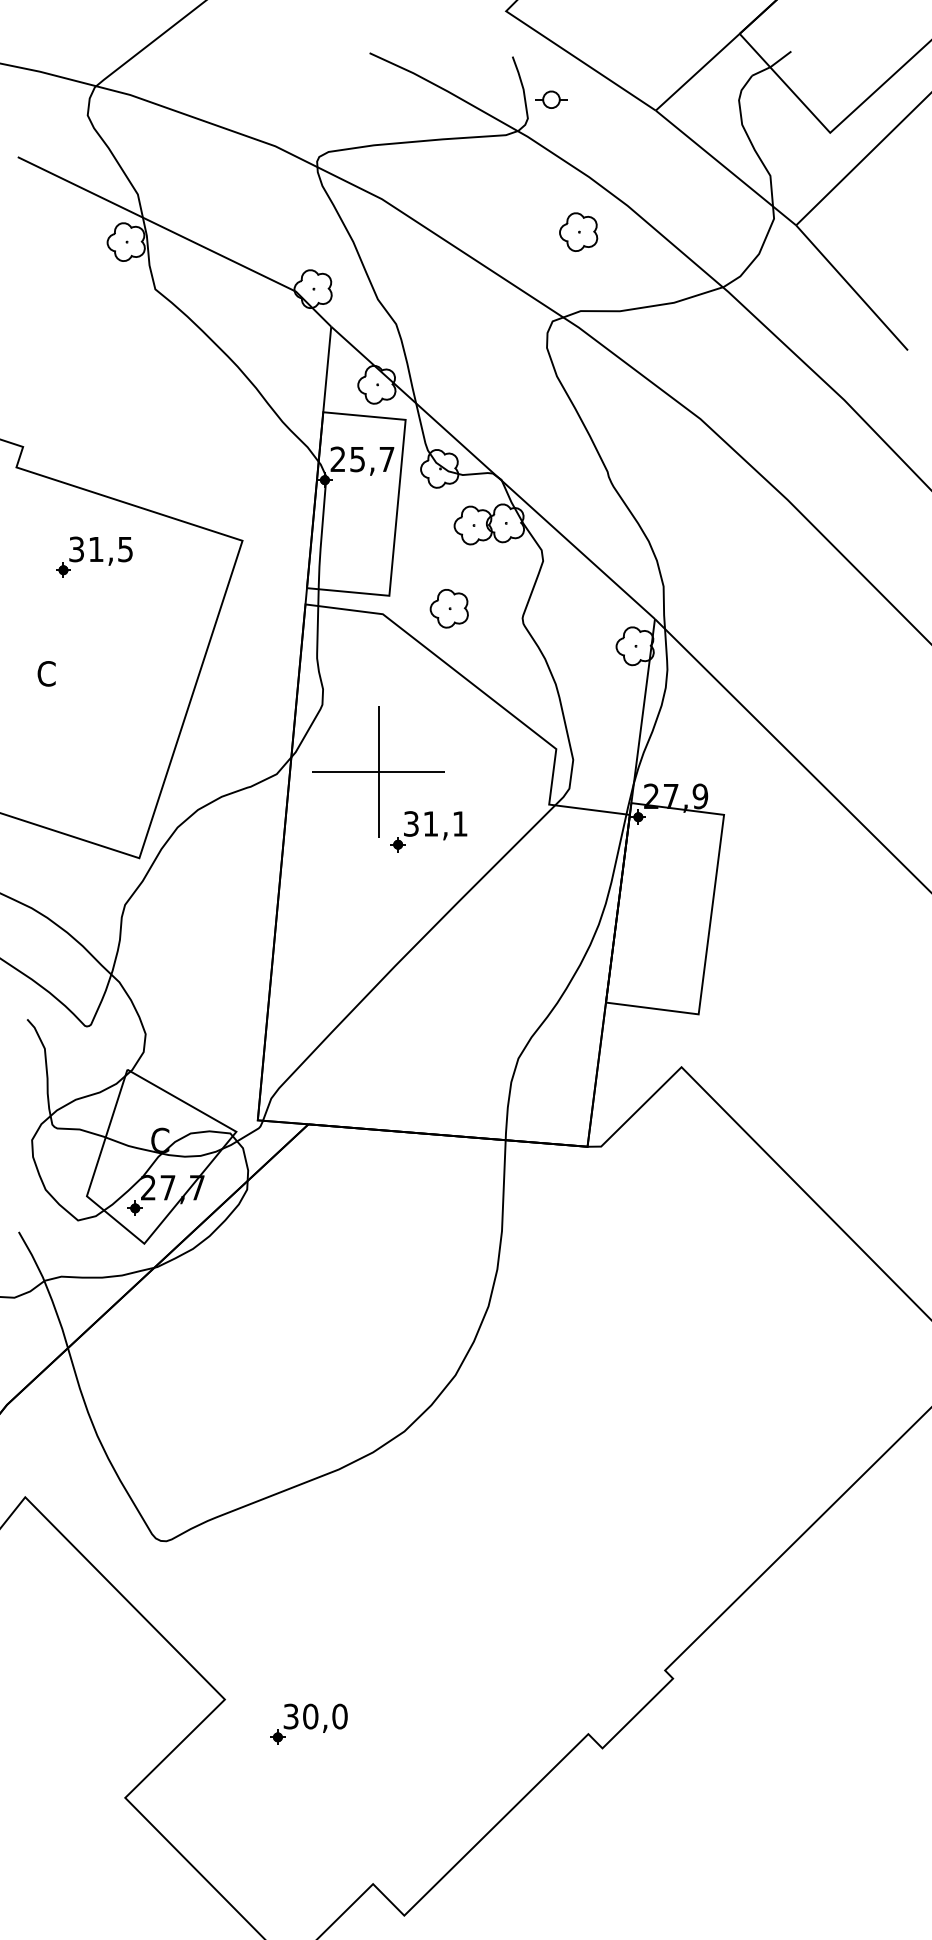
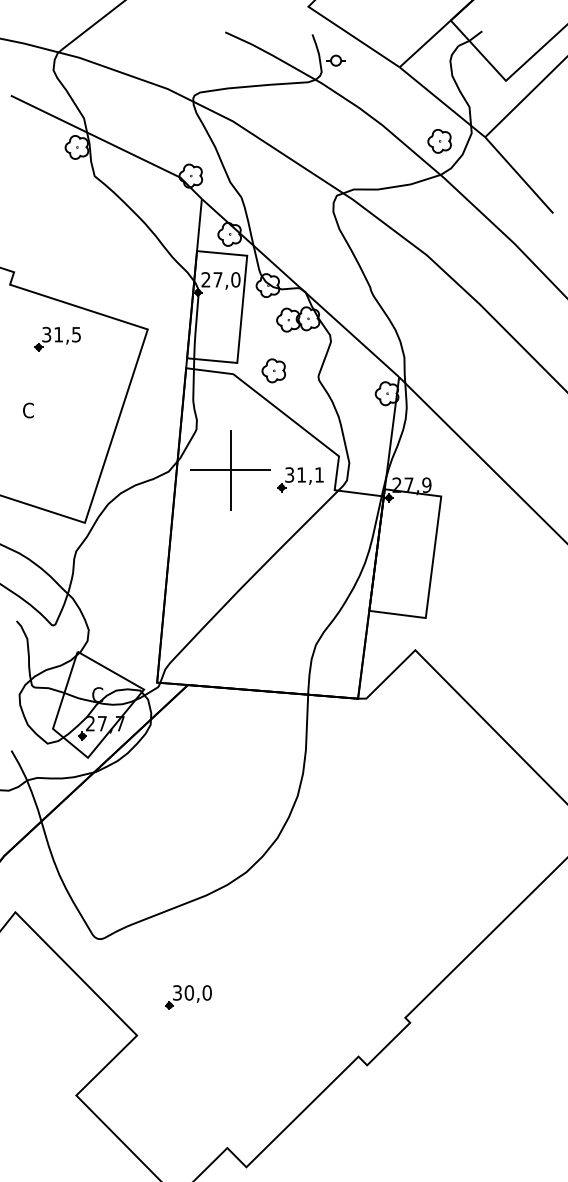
part: (578, 232) -> (439, 141), moved
text: (371, 458) -> (226, 279), 25,7 -> 27,0
part: (429, 831) -> (300, 479), moved
part: (309, 1724) -> (188, 997), moved

